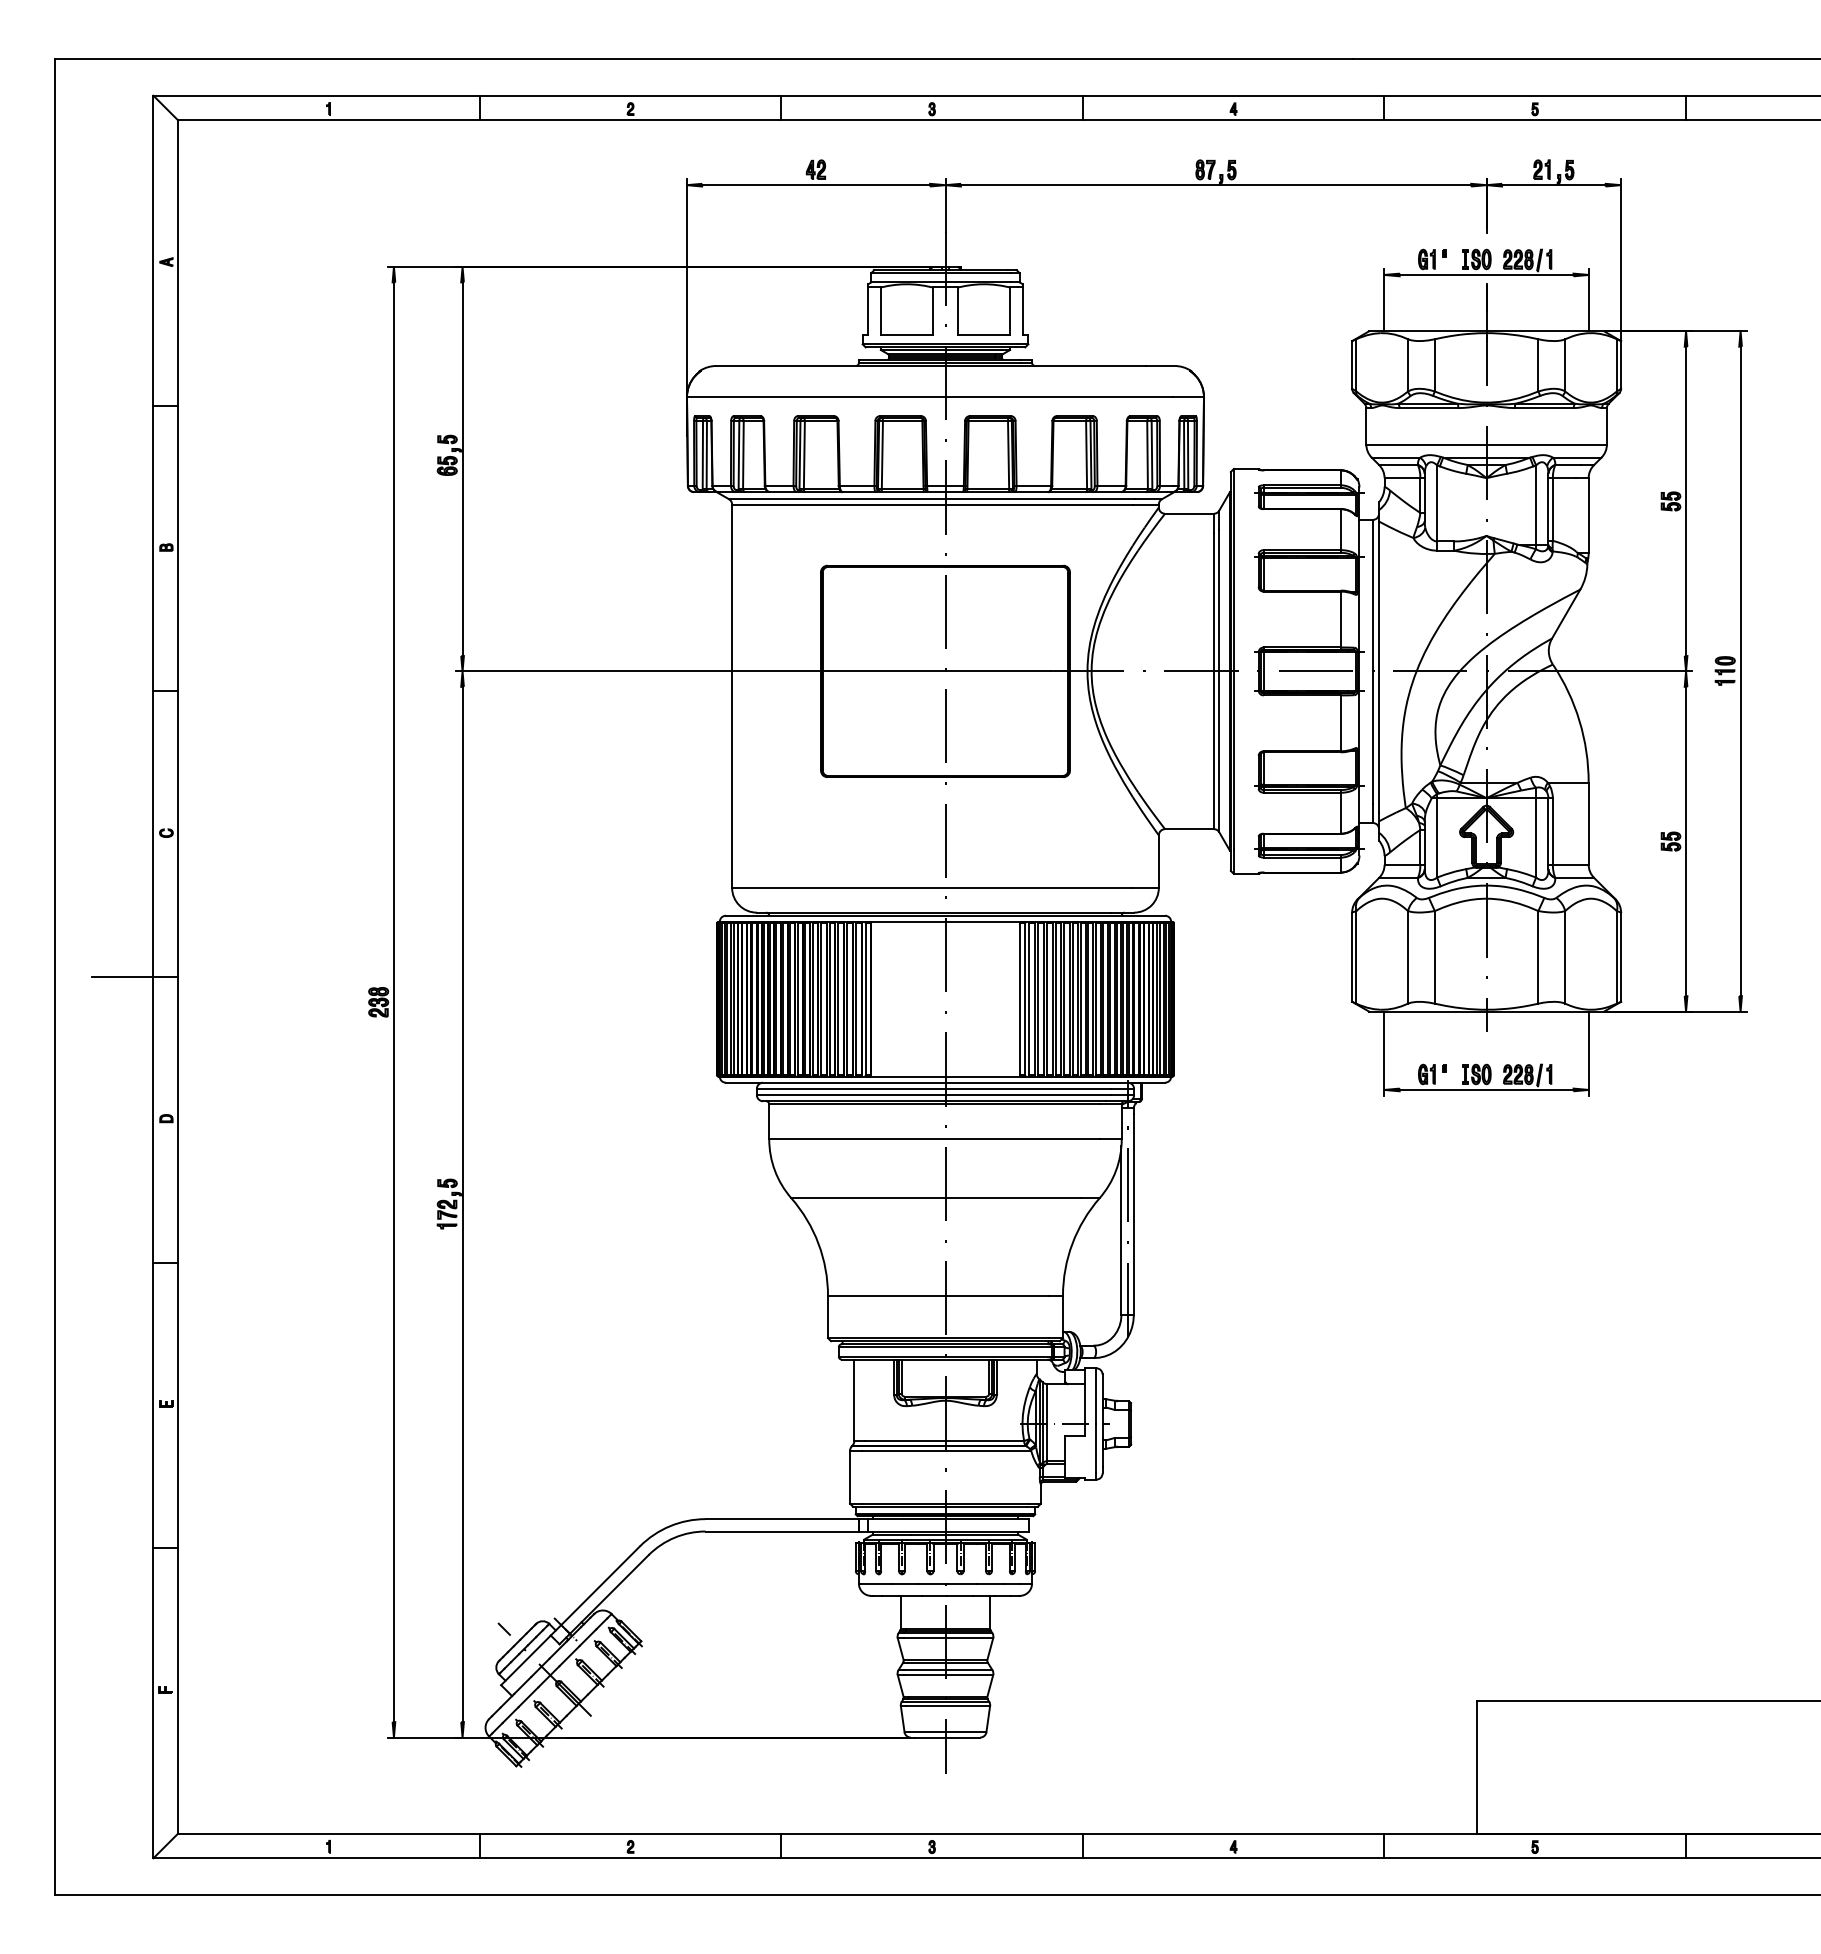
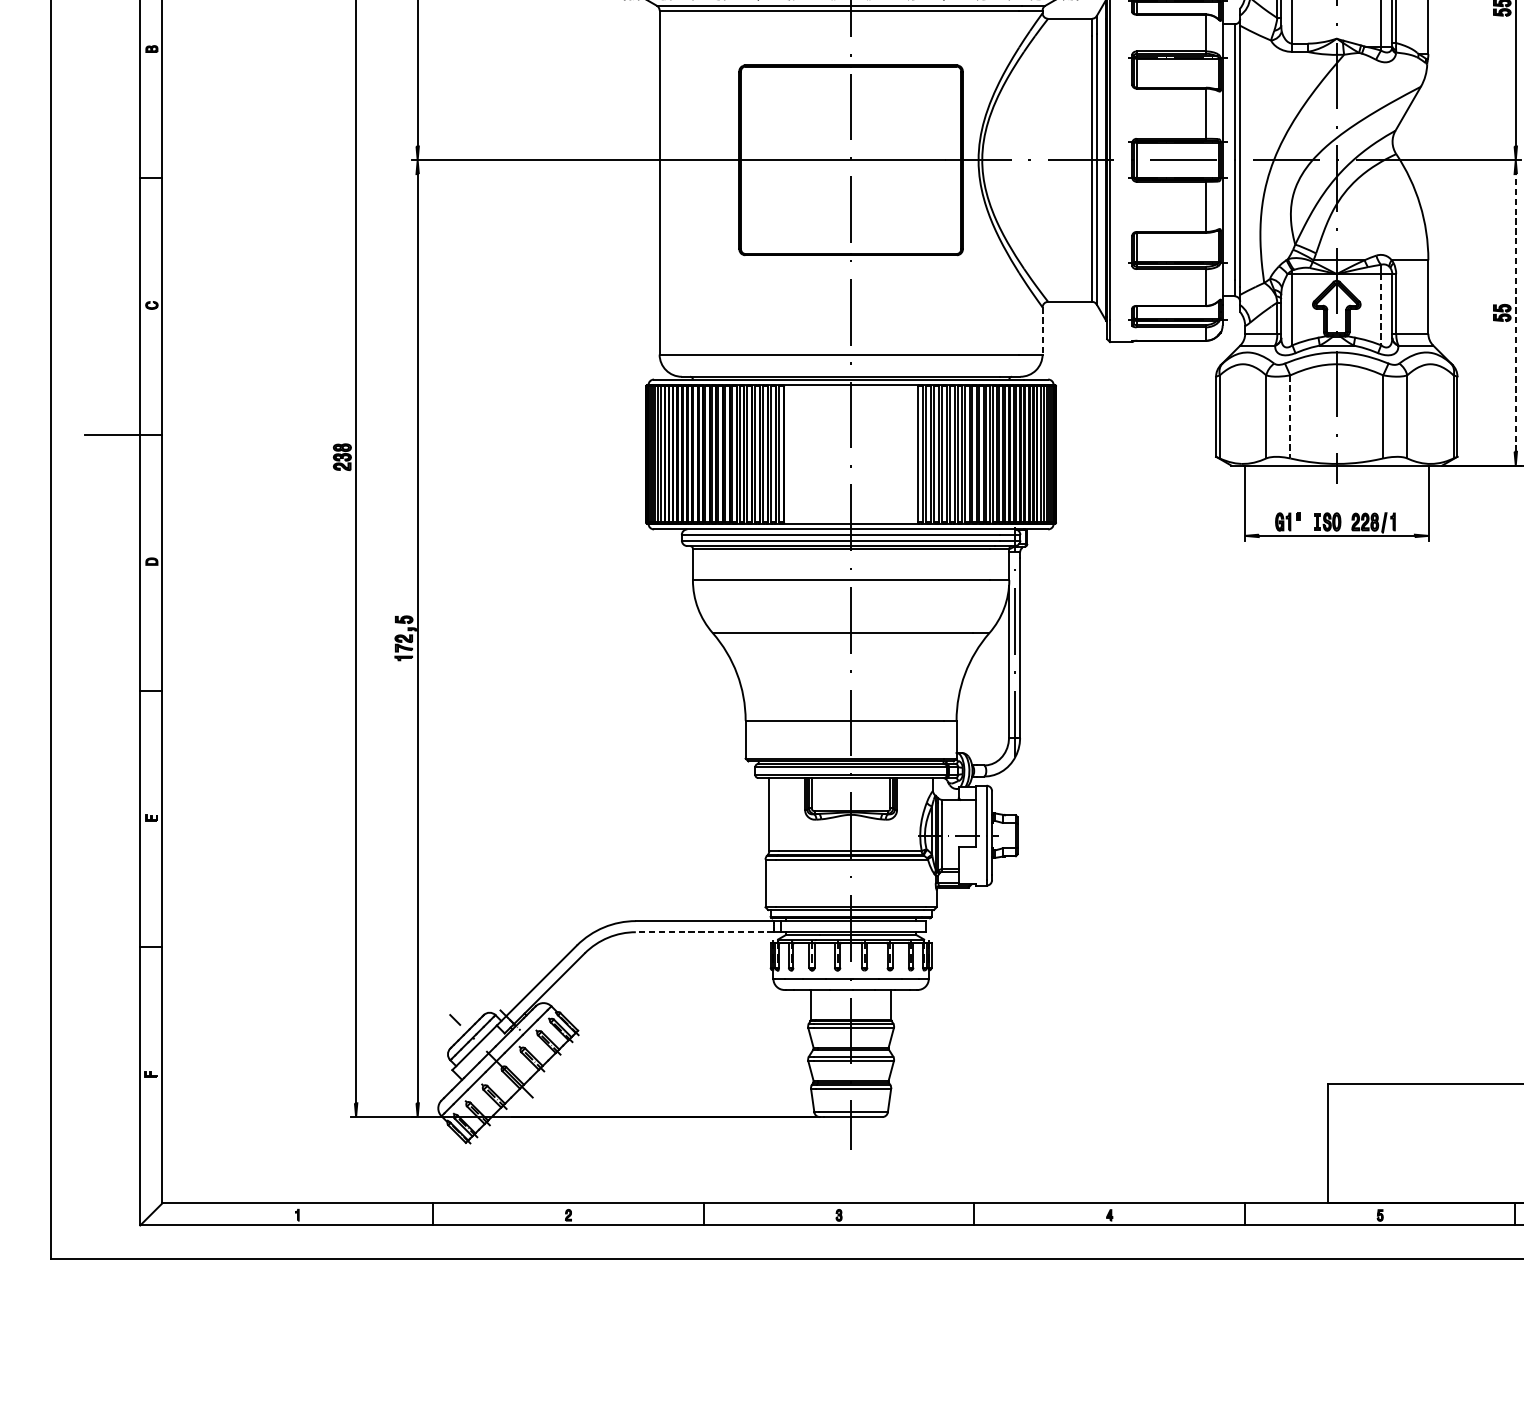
line: (1536, 837) -> (1381, 309), solid -> dashed
line: (1686, 841) -> (1516, 312), solid -> dashed
line: (1158, 862) -> (1042, 331), solid -> dashed
line: (1434, 957) -> (1289, 417), solid -> dashed
line: (782, 1531) -> (704, 932), solid -> dashed

